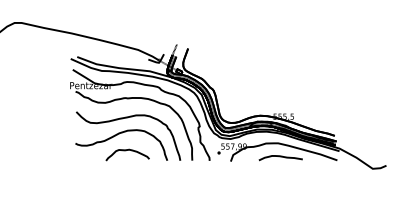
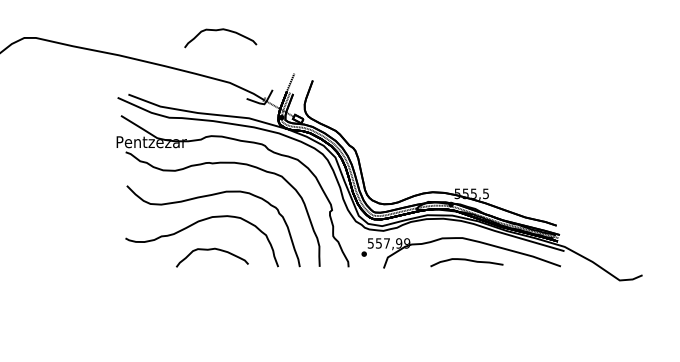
curve: (130, 19) -> (216, 32), added

